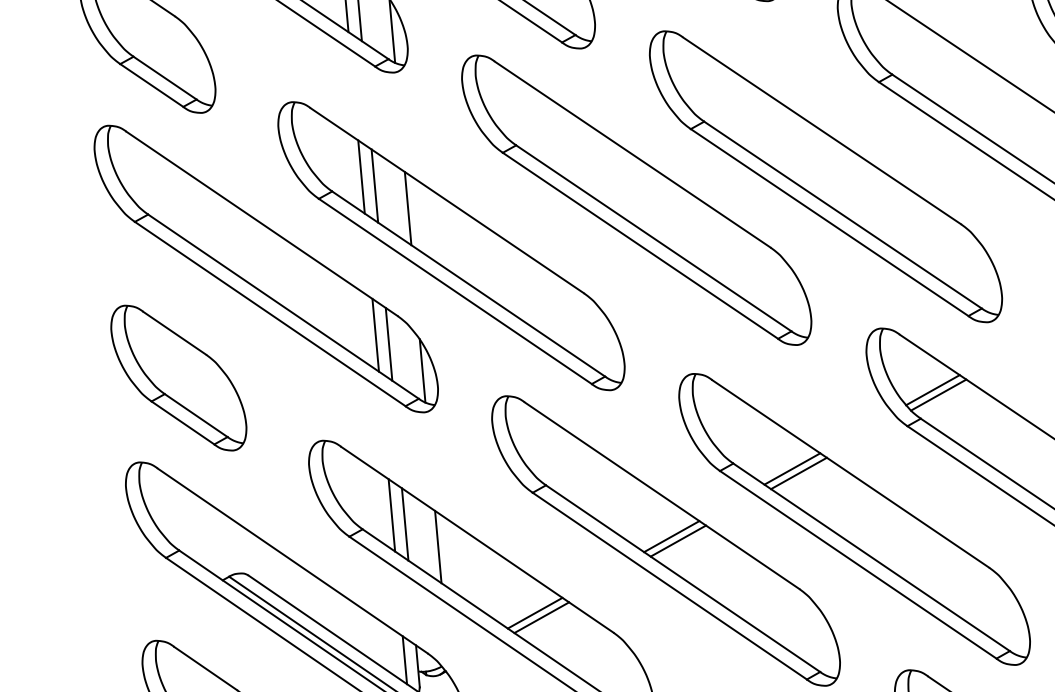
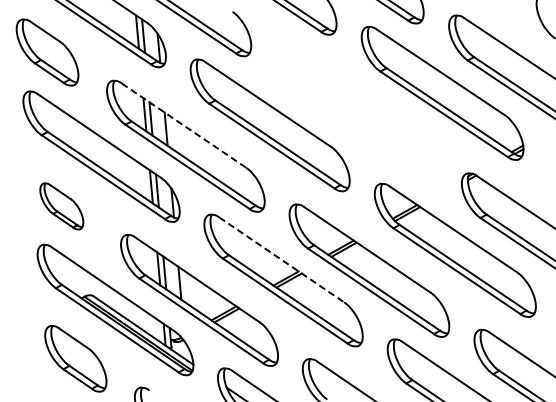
part: (826, 176) -> (356, 114), removed
line: (448, 200) -> (184, 125), solid -> dashed
part: (178, 378) -> (61, 206), size x0.7
line: (661, 494) -> (281, 259), solid -> dashed

